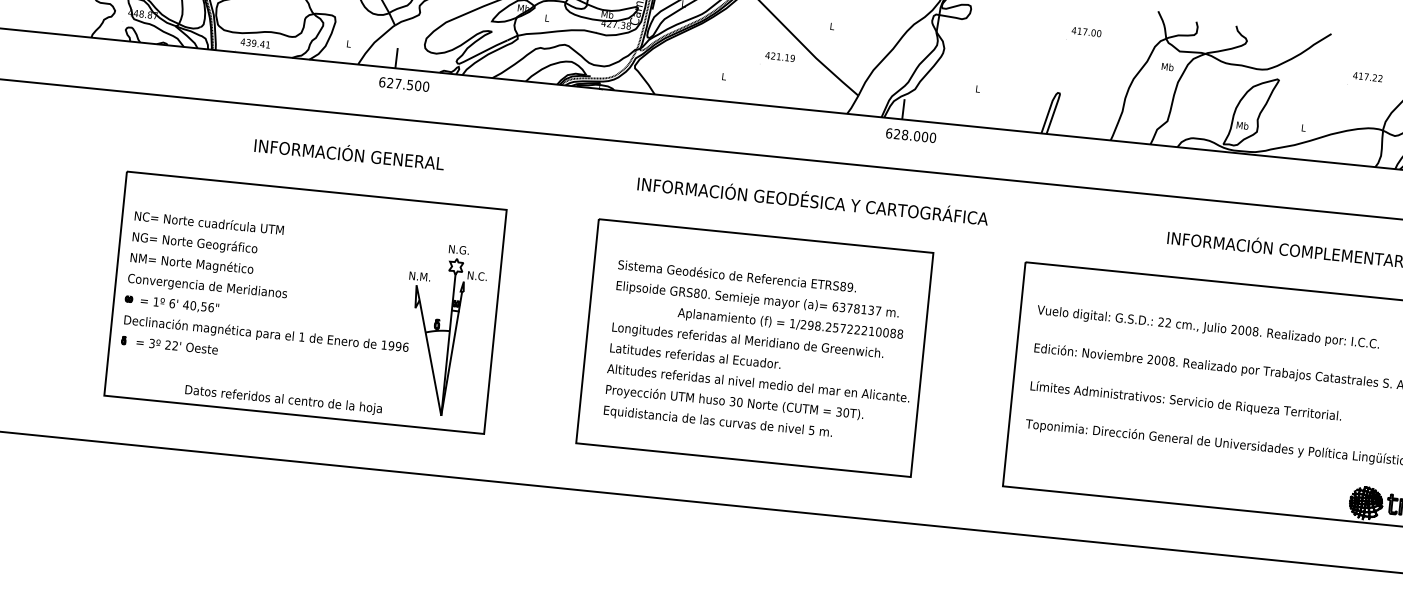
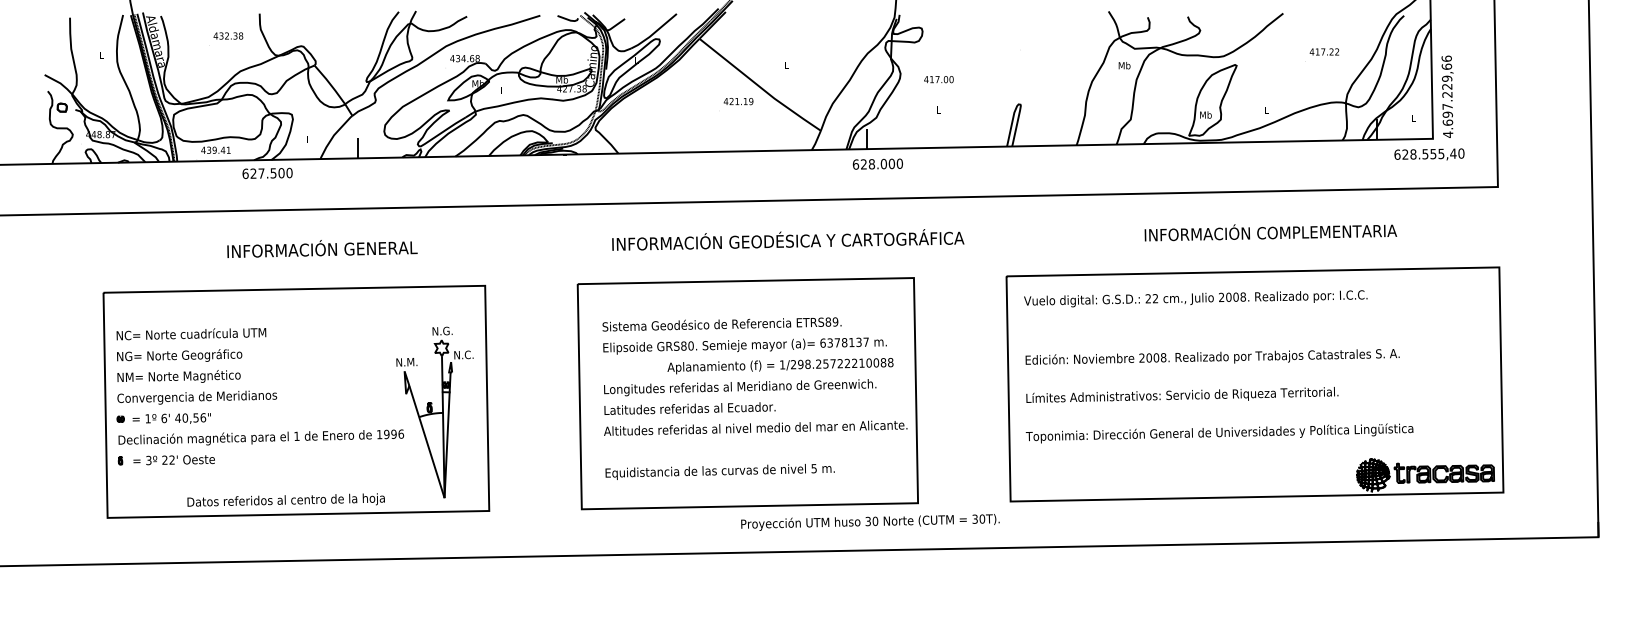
text: (1086, 31) -> (938, 79), moved
text: (404, 83) -> (267, 172), moved
text: (1208, 327) -> (1195, 298), moved
text: (734, 402) -> (870, 522), moved

